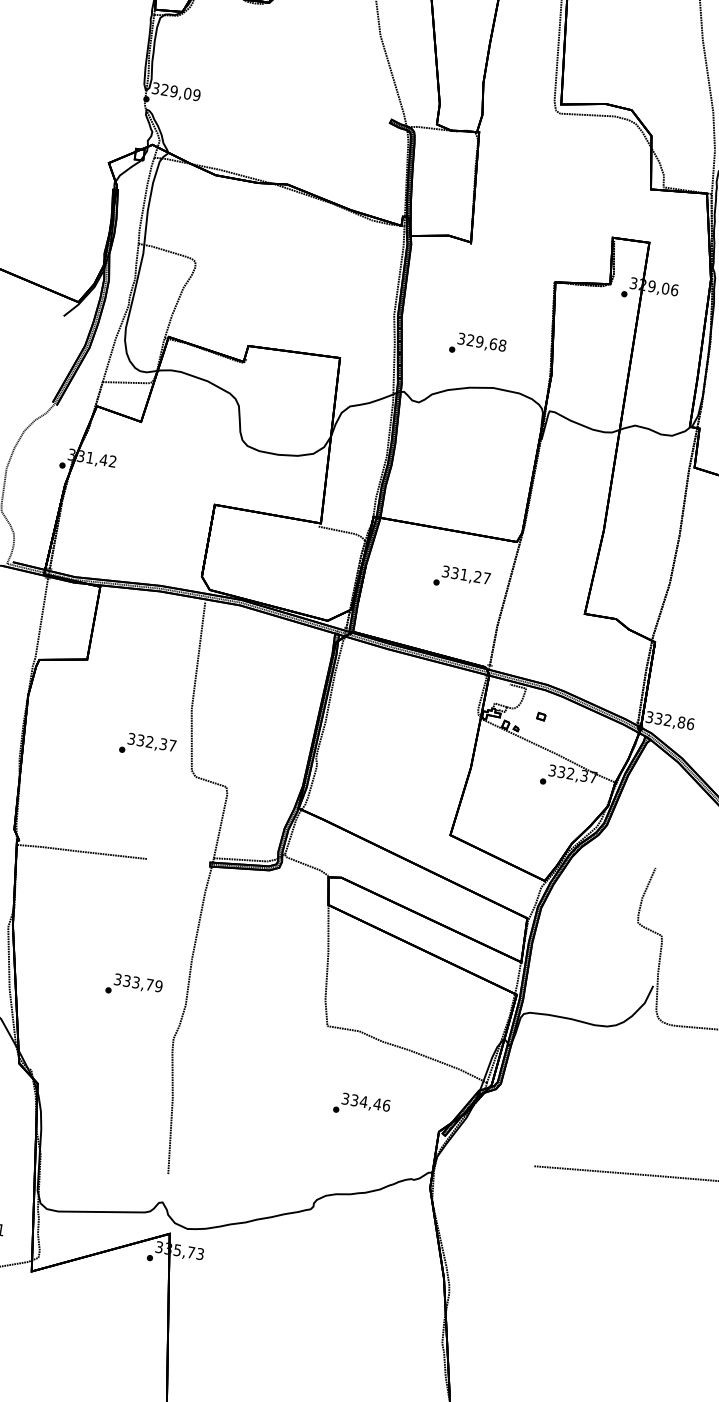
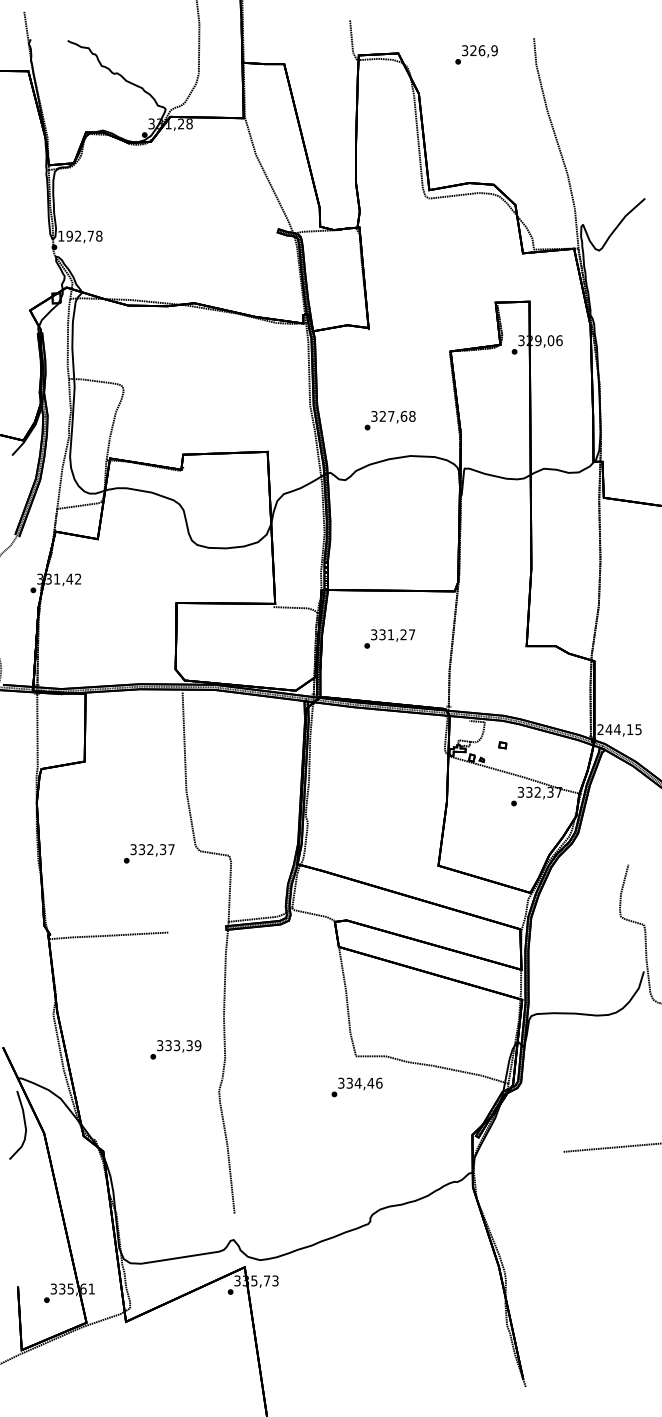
text: (176, 91) -> (80, 235), 329,09 -> 192,78
text: (479, 341) -> (391, 416), 329,68 -> 327,68
text: (461, 578) -> (389, 638), moved
text: (670, 720) -> (619, 729), 332,86 -> 244,15
text: (147, 745) -> (148, 853), moved
text: (149, 984) -> (189, 1045), 333,79 -> 333,39
text: (361, 1106) -> (356, 1087), moved

